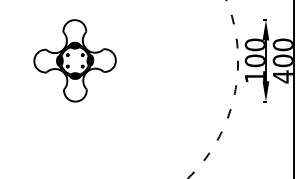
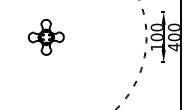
part: (75, 61) -> (46, 37), size x0.7

